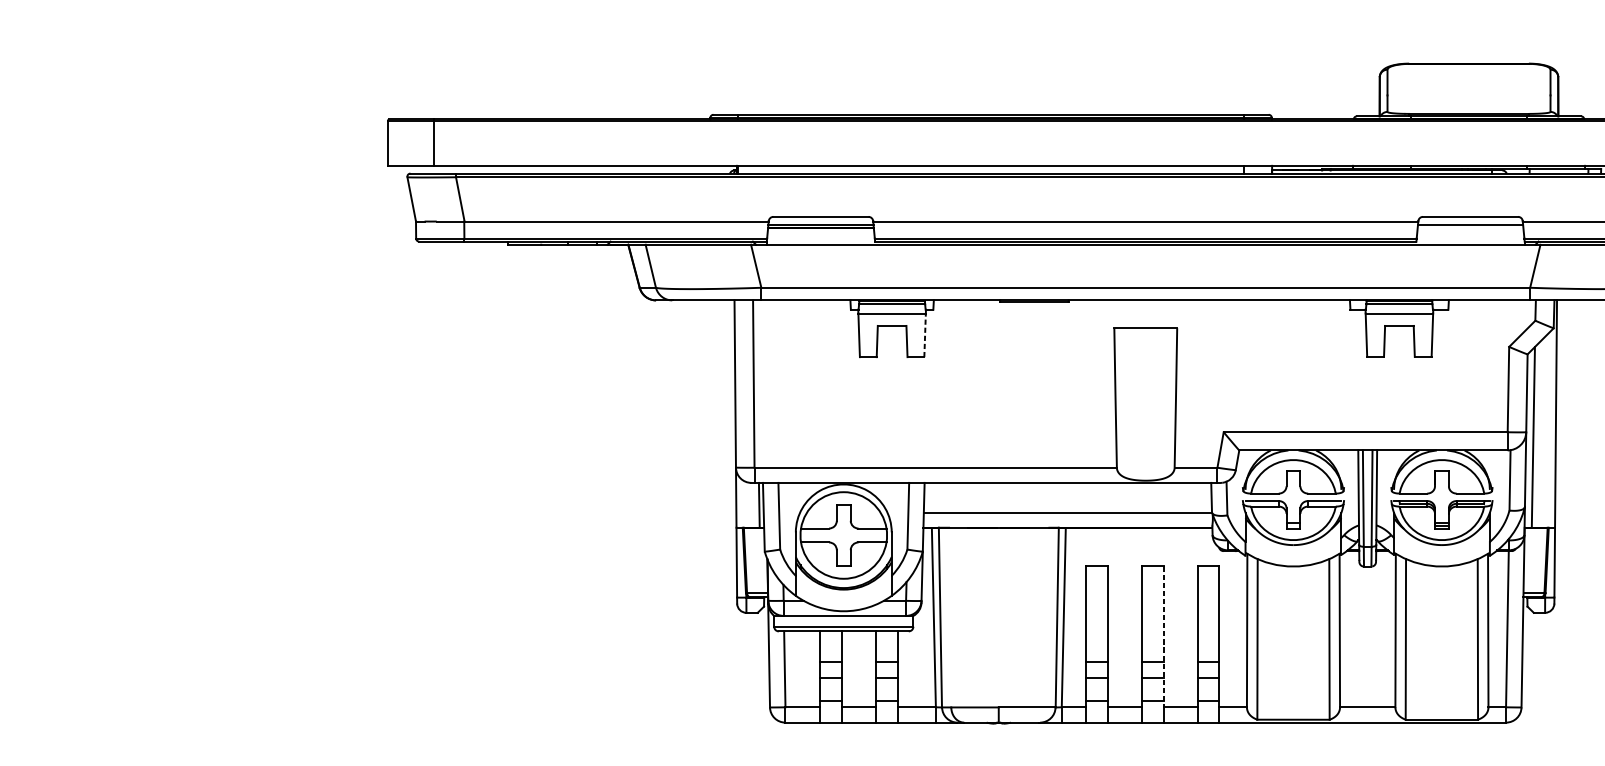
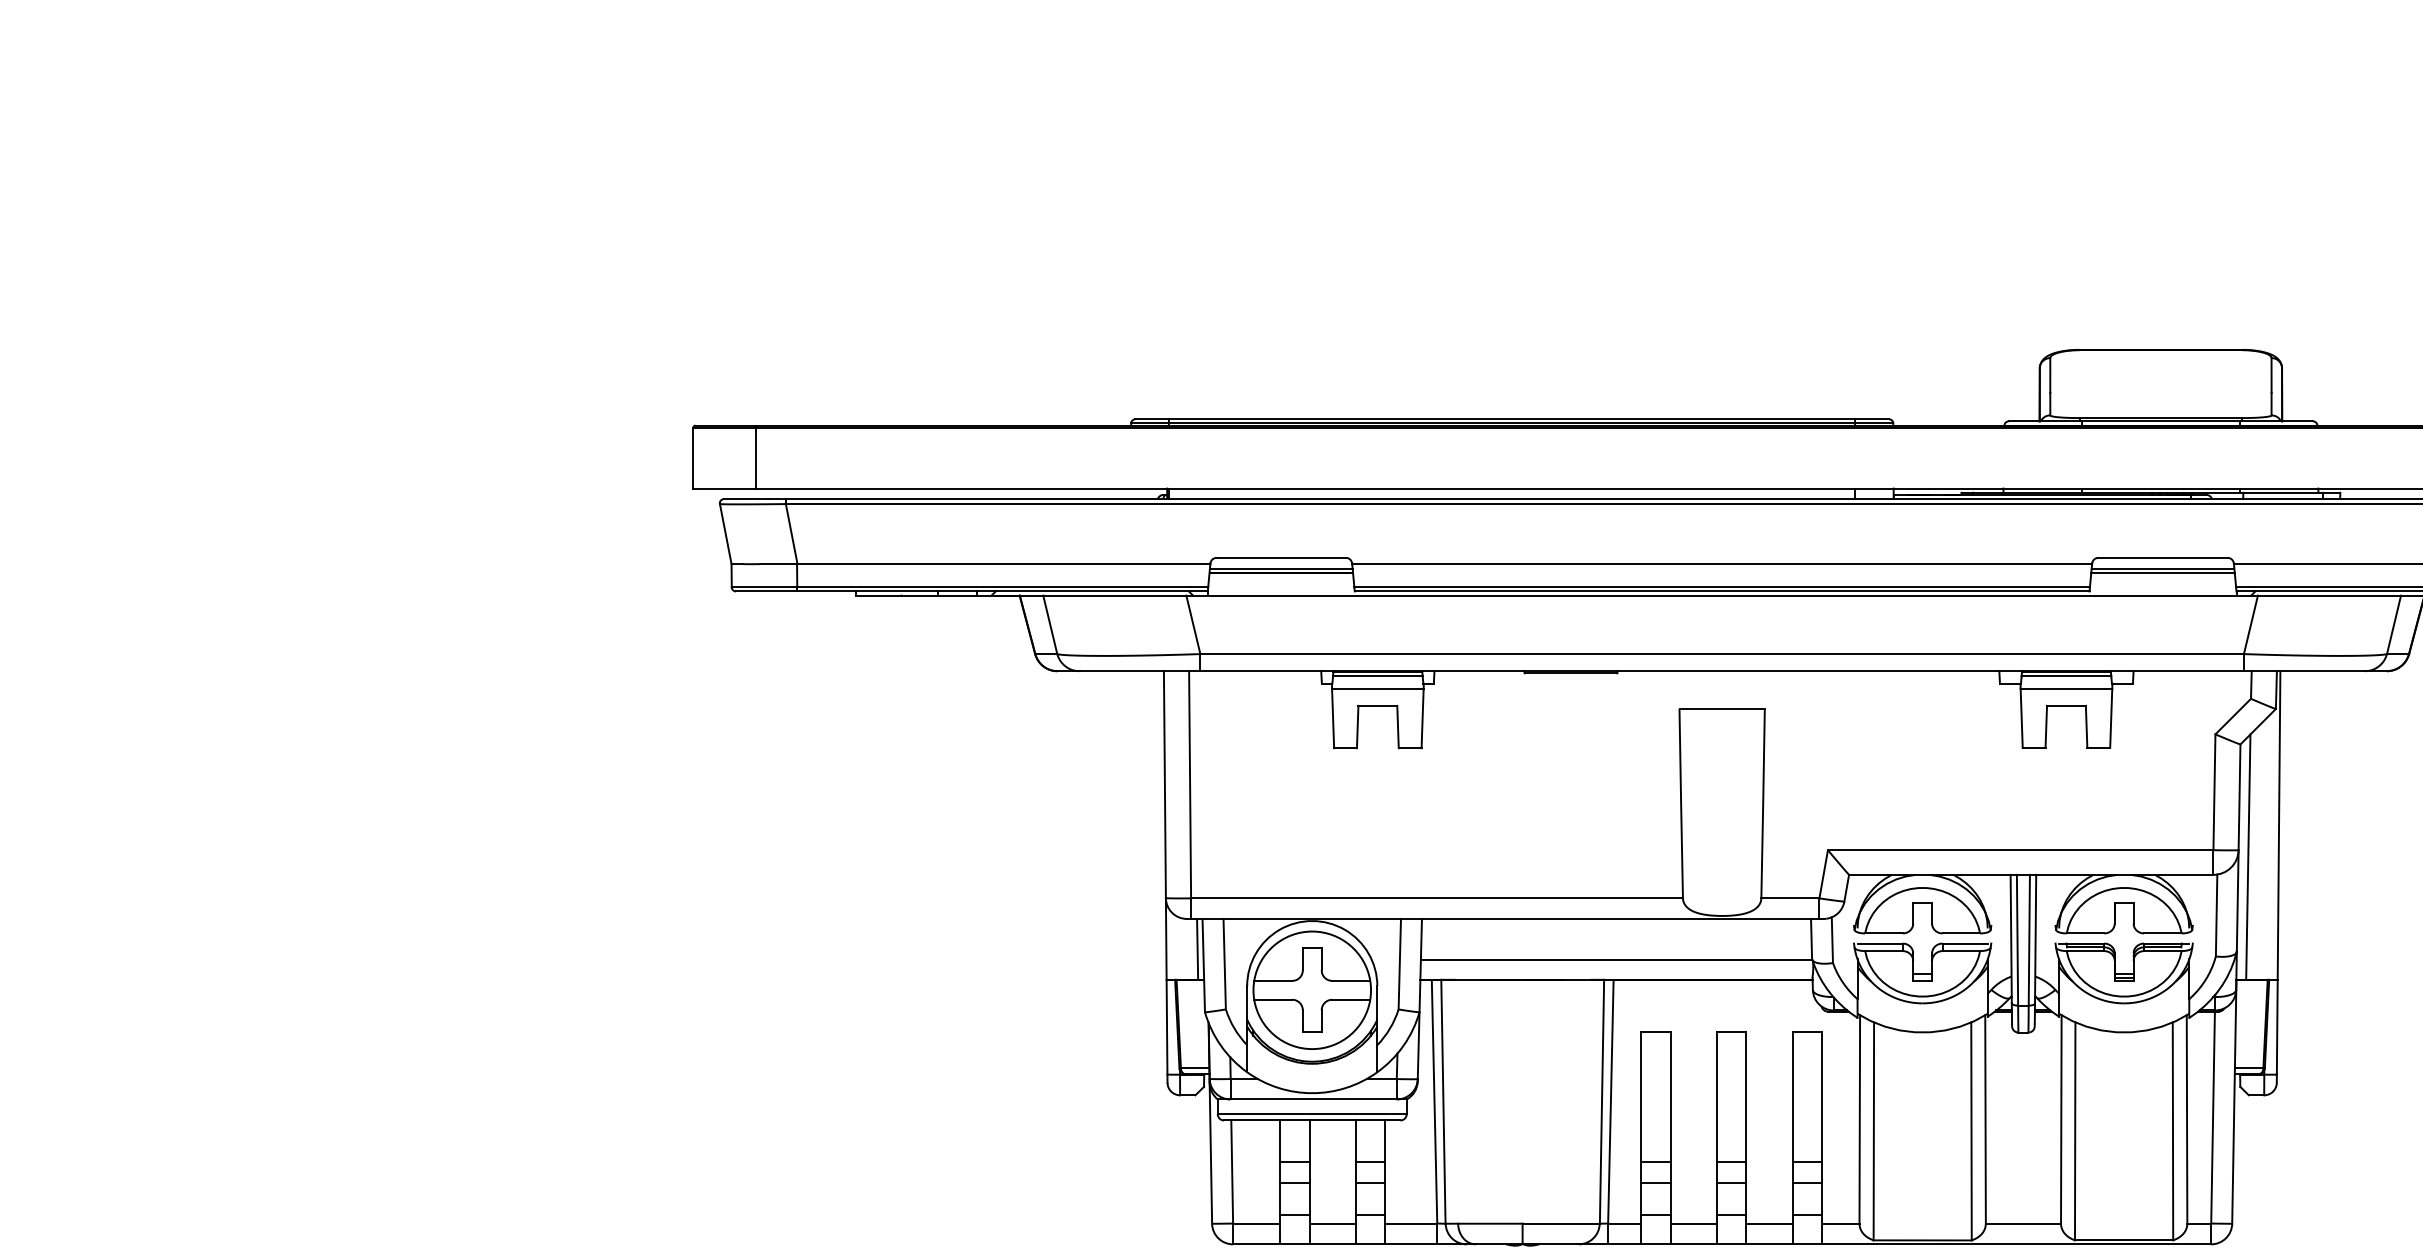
line: (1470, 227) -> (2162, 572), added
line: (925, 335) -> (1422, 718), dashed -> solid
line: (1163, 636) -> (1746, 1127), dashed -> solid

